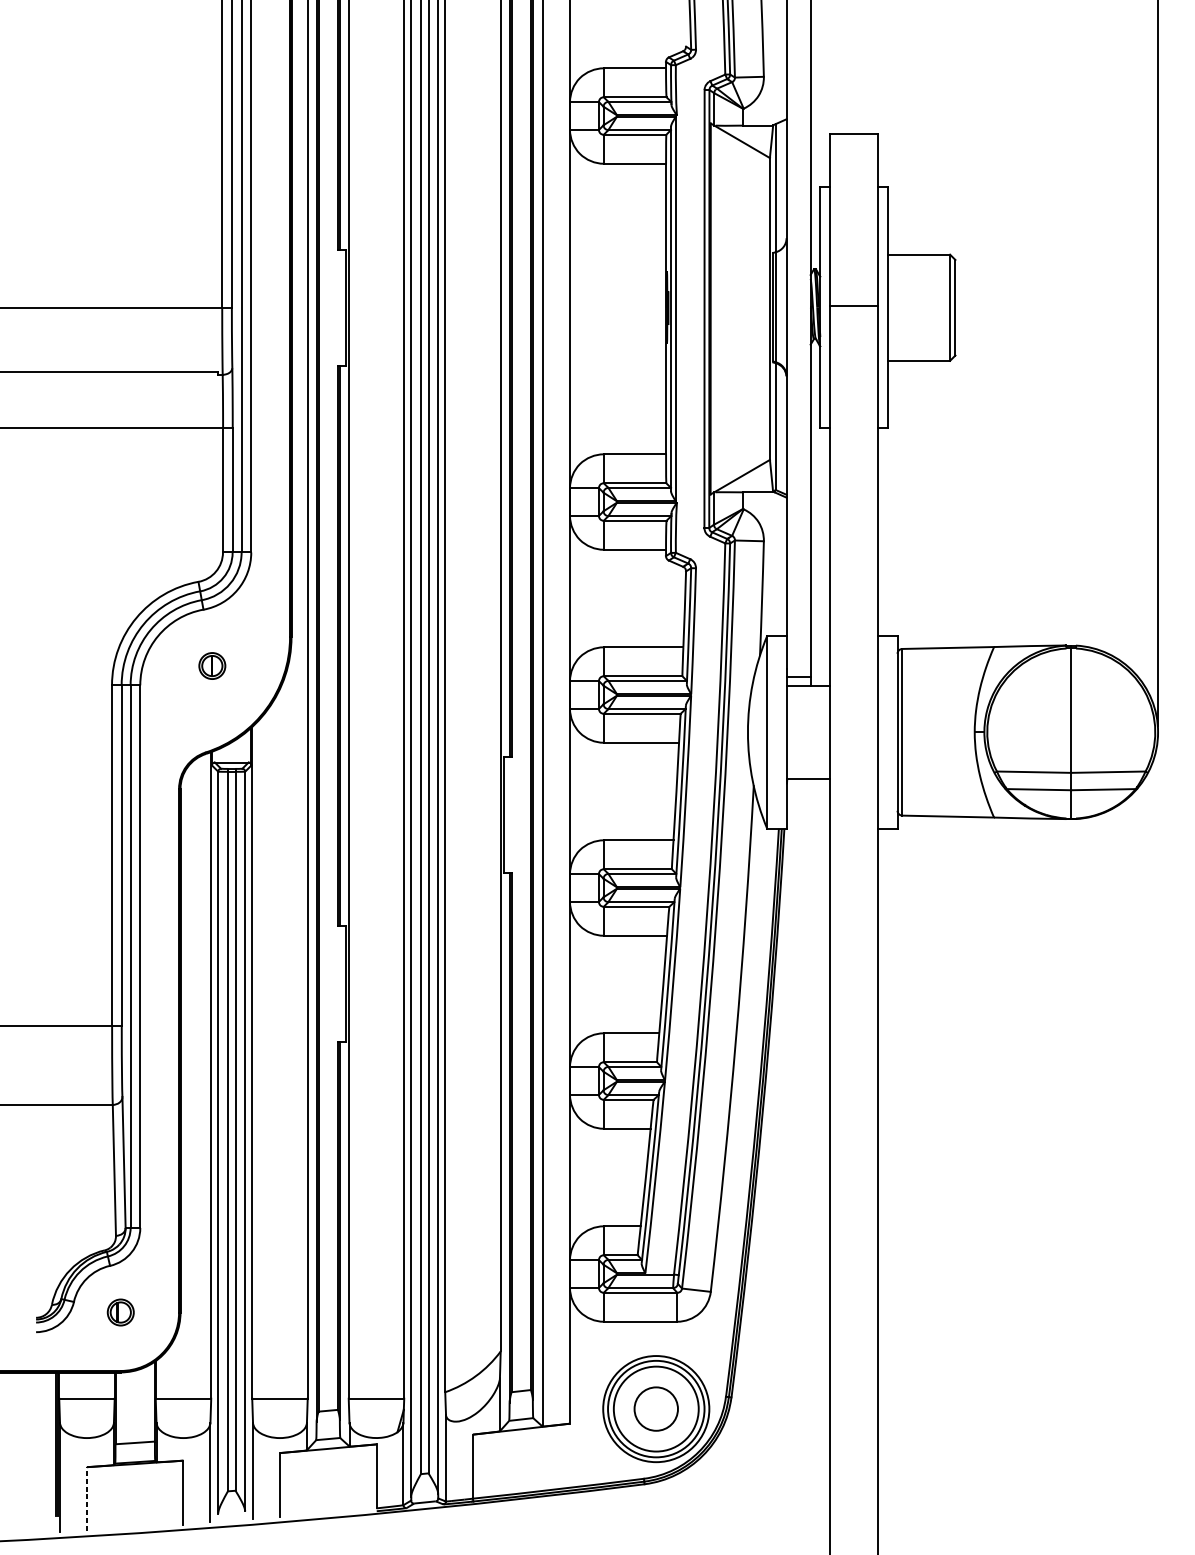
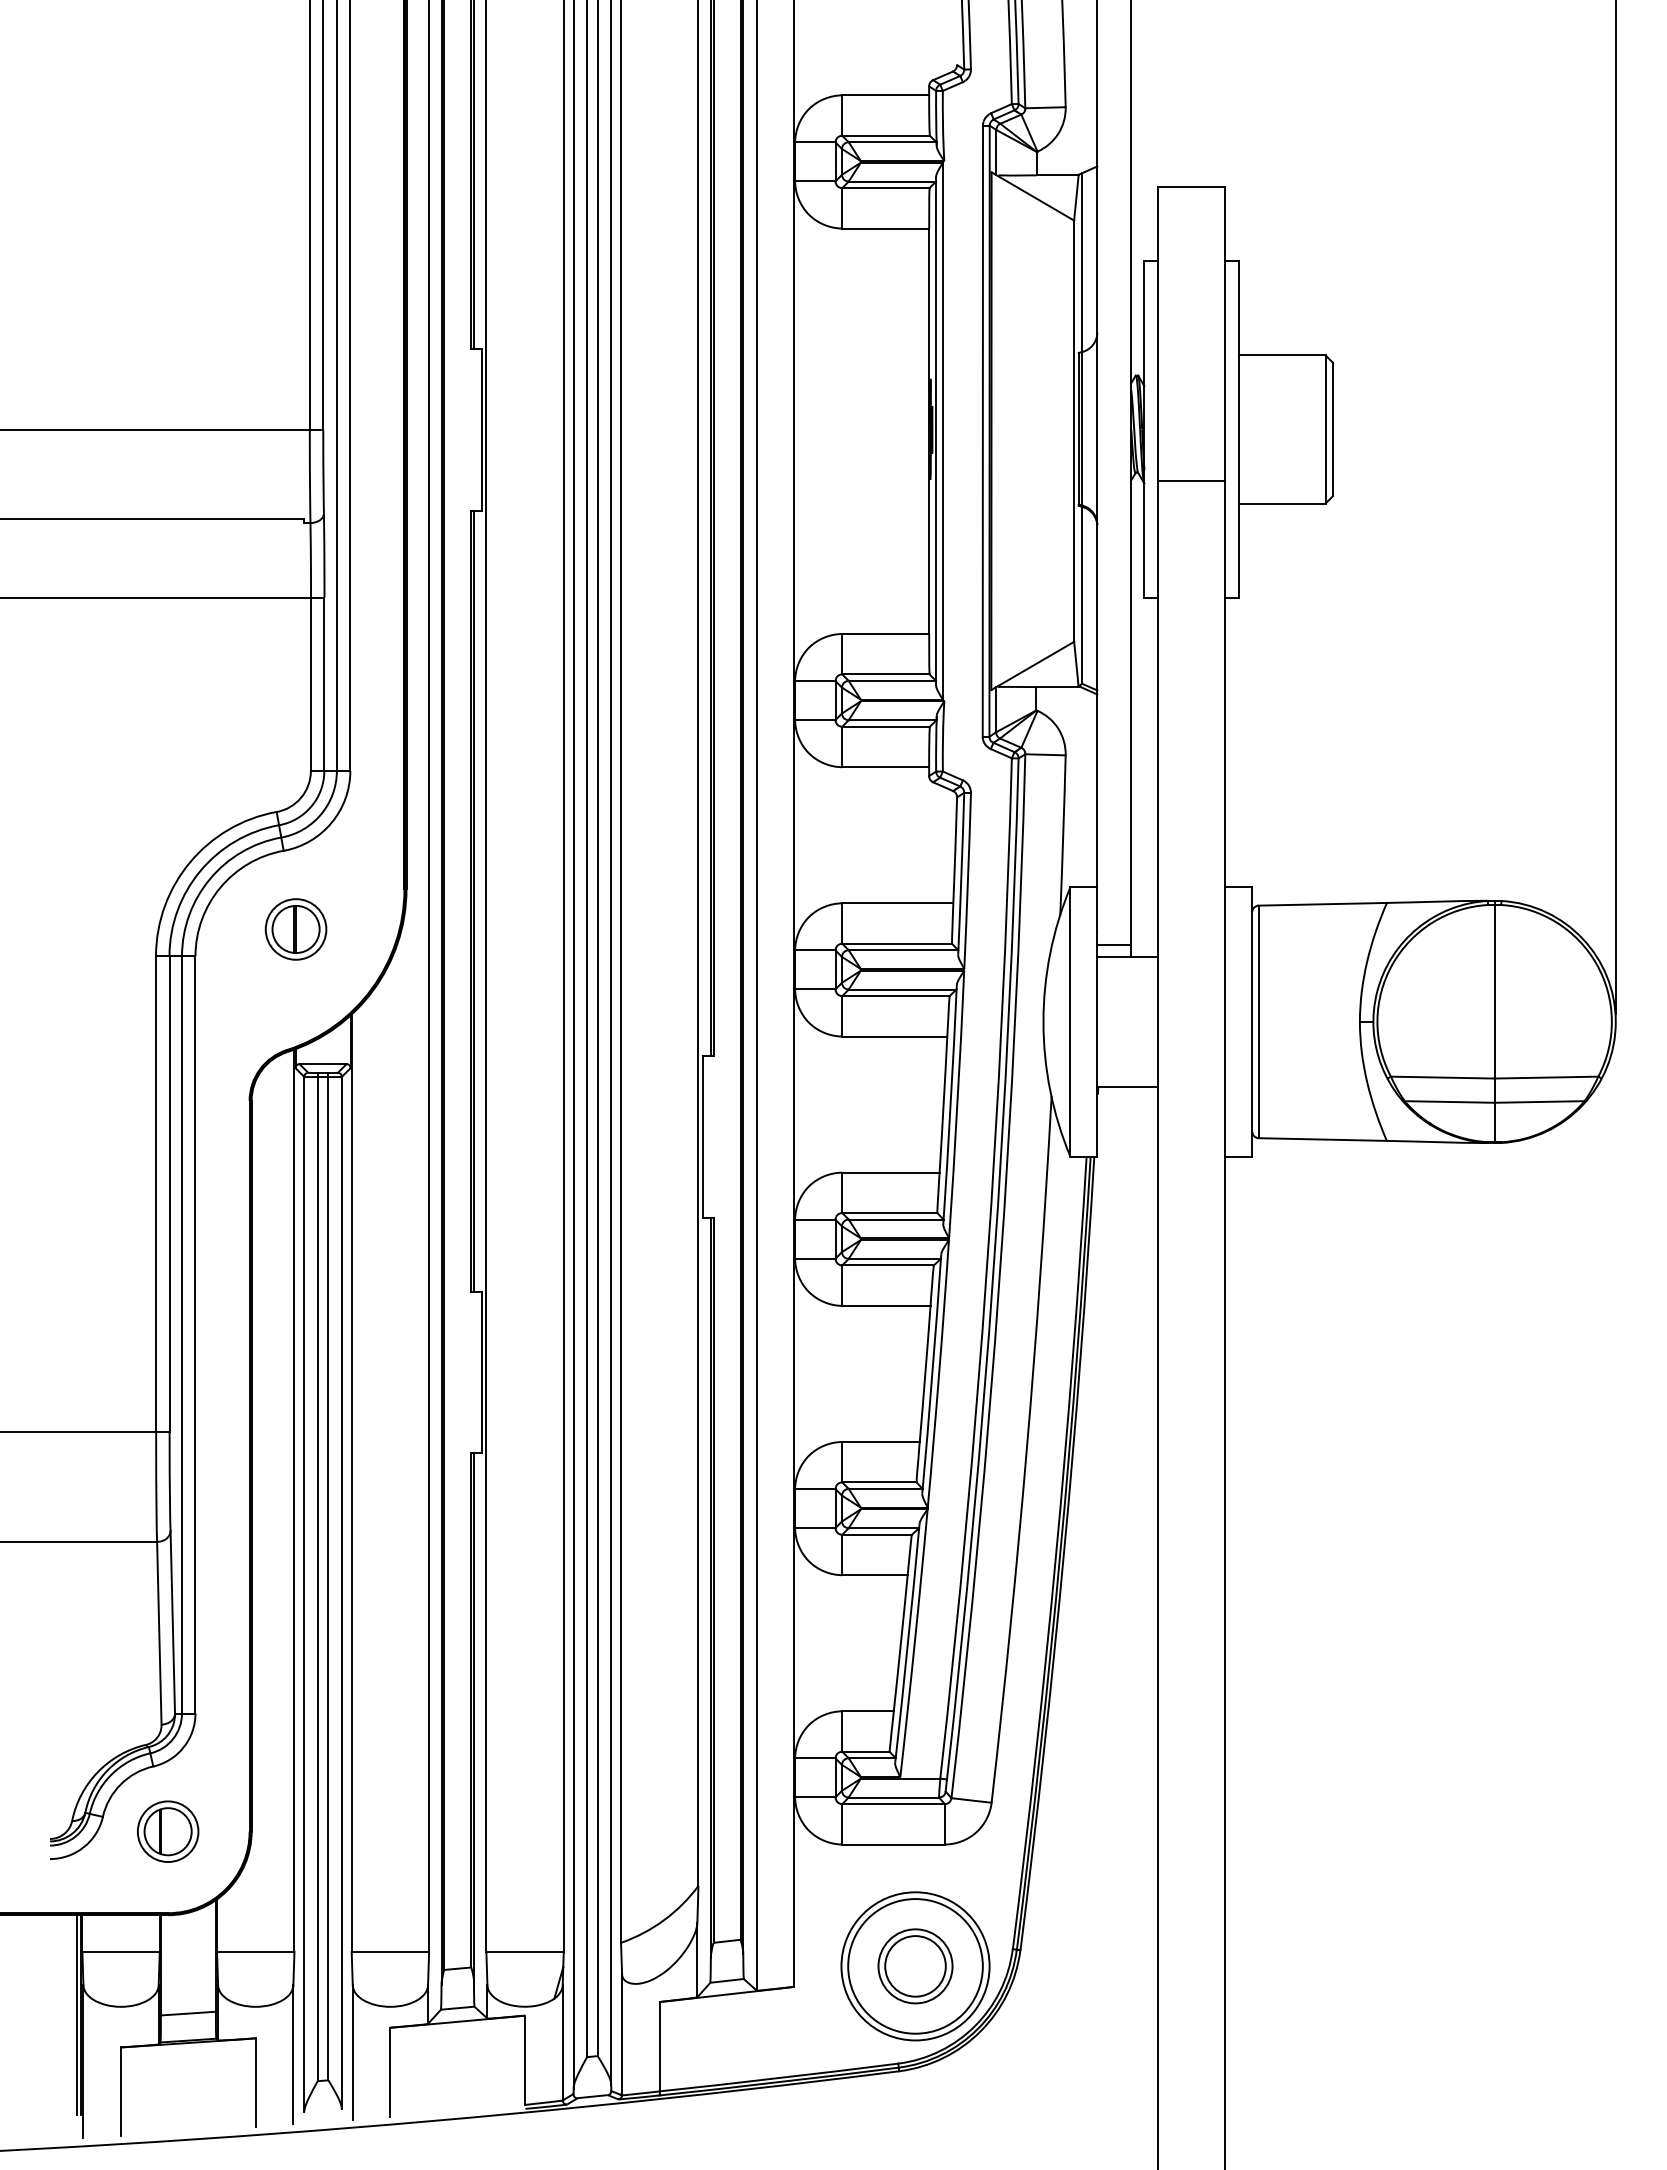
line: (854, 305) -> (1191, 480), moved
part: (211, 666) -> (295, 929), size x1.67
part: (120, 1312) -> (168, 1831), size x1.67
circle: (656, 1409) -> (915, 1966), size x0.62
line: (87, 1498) -> (121, 2091), dashed -> solid

